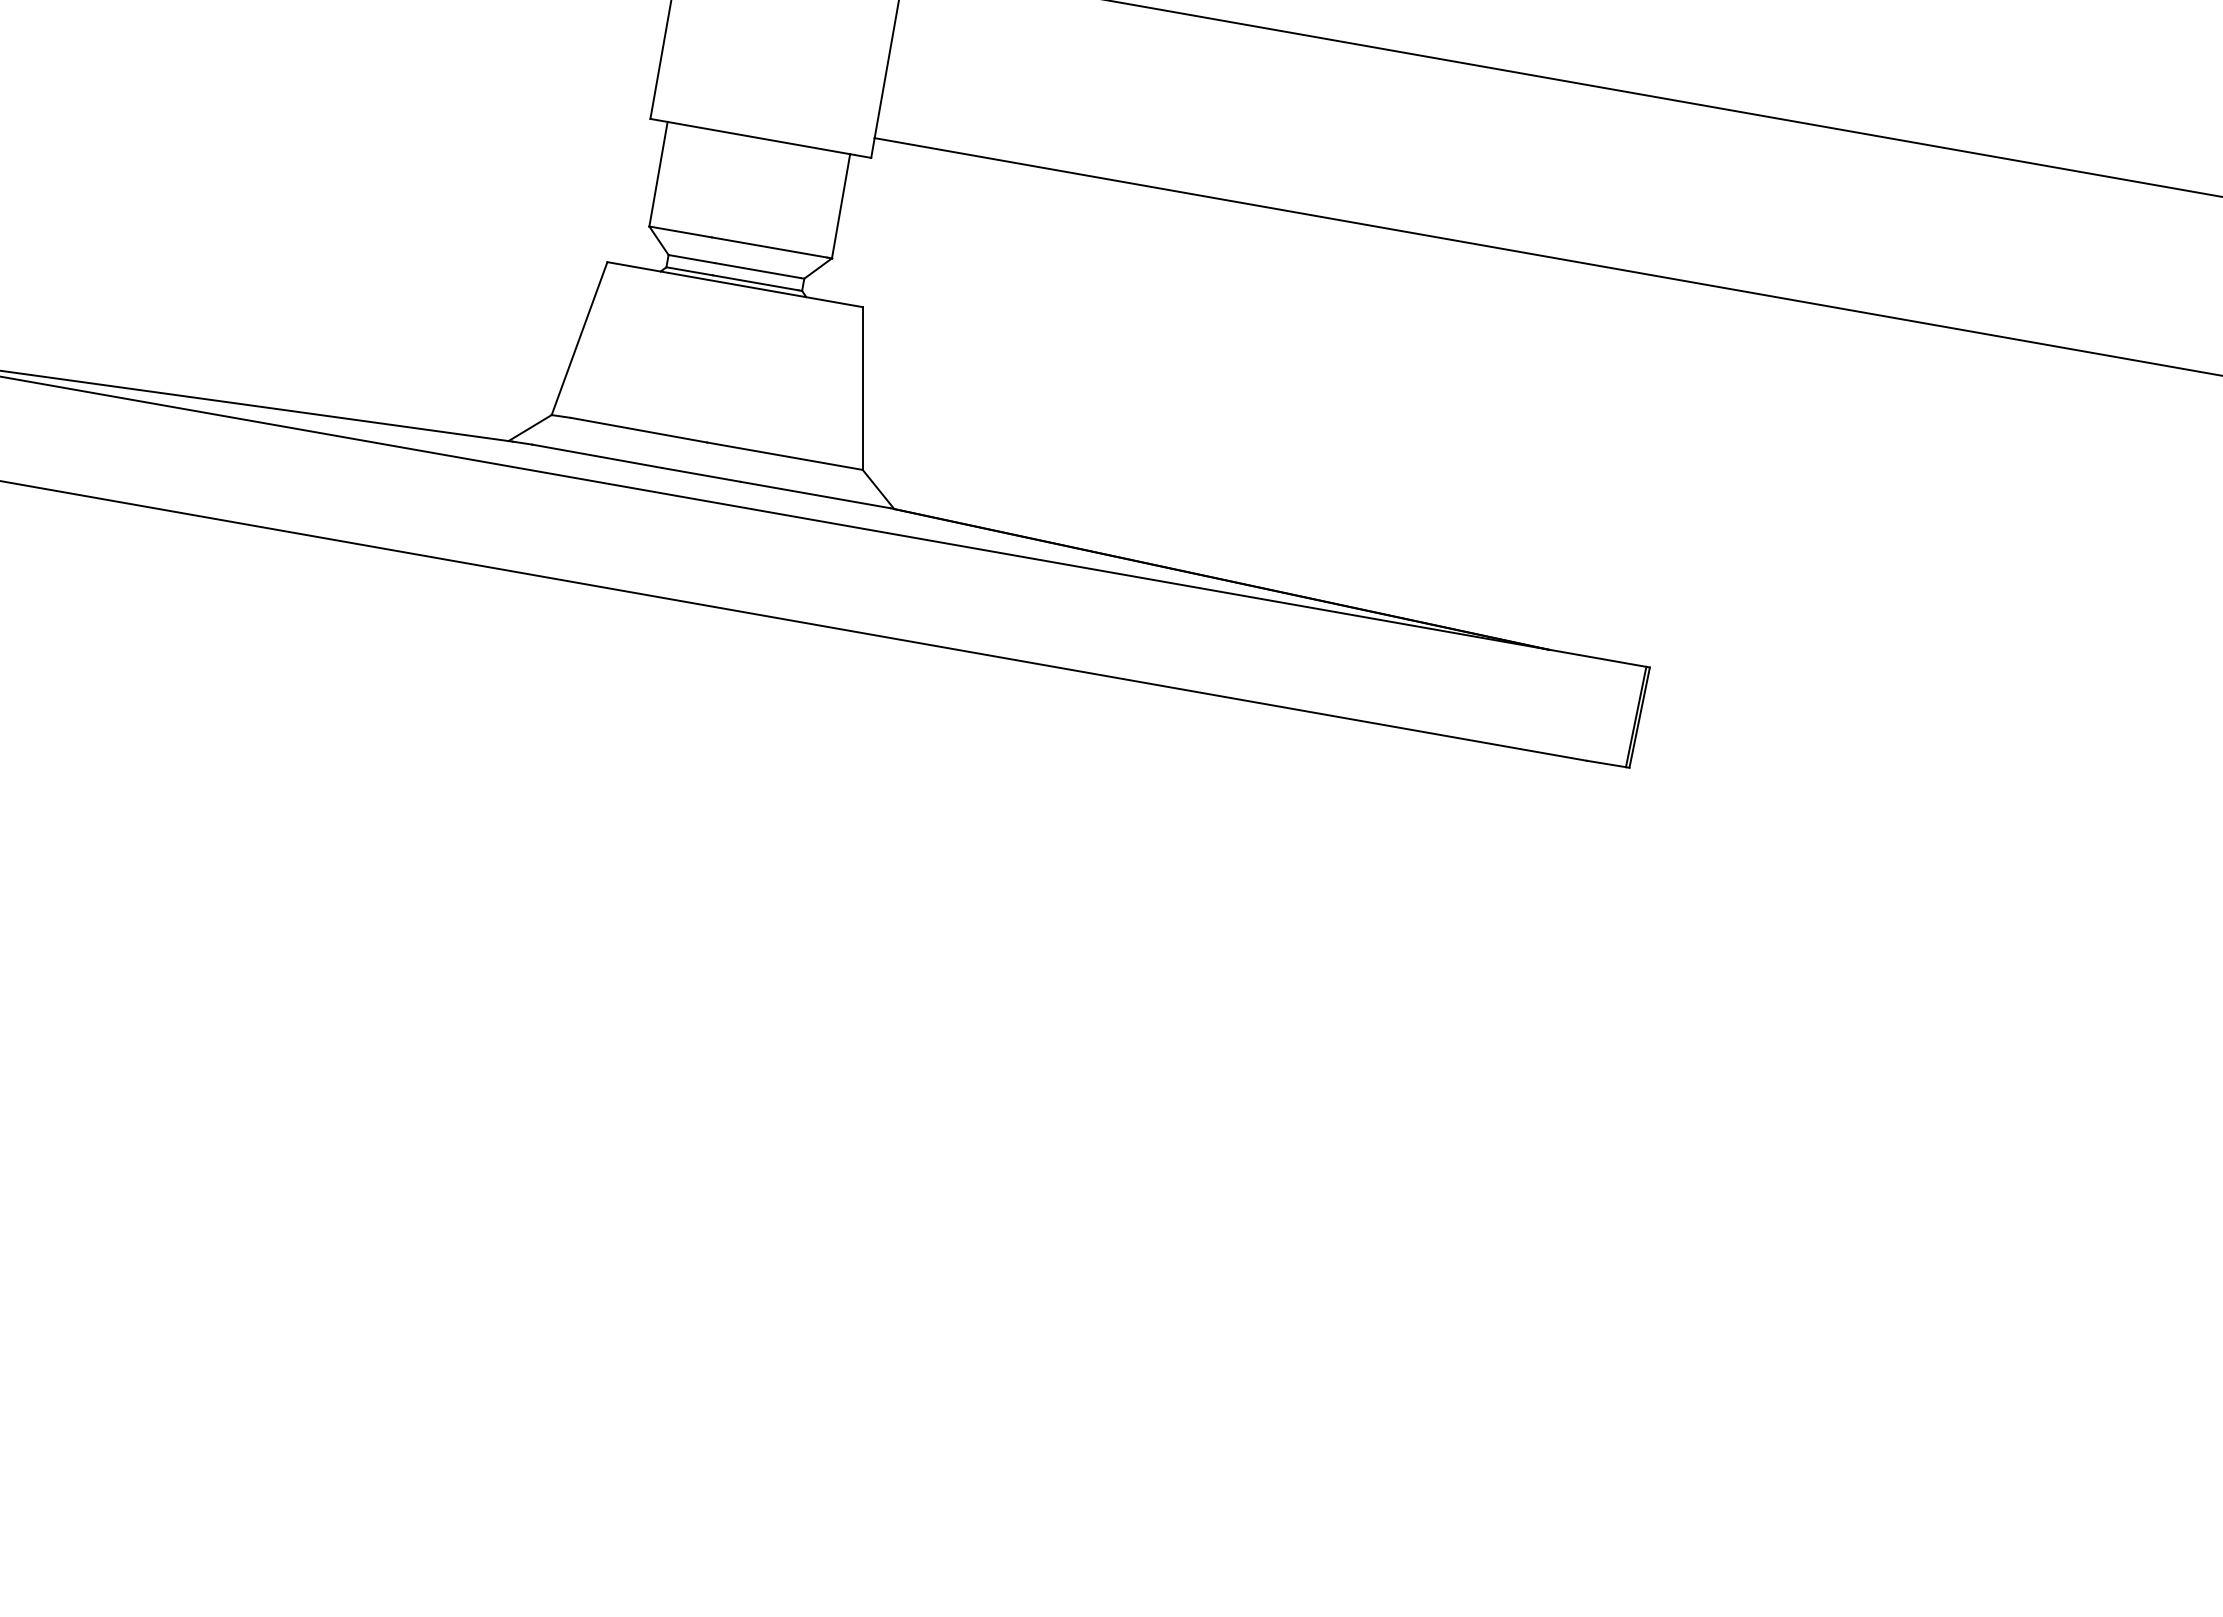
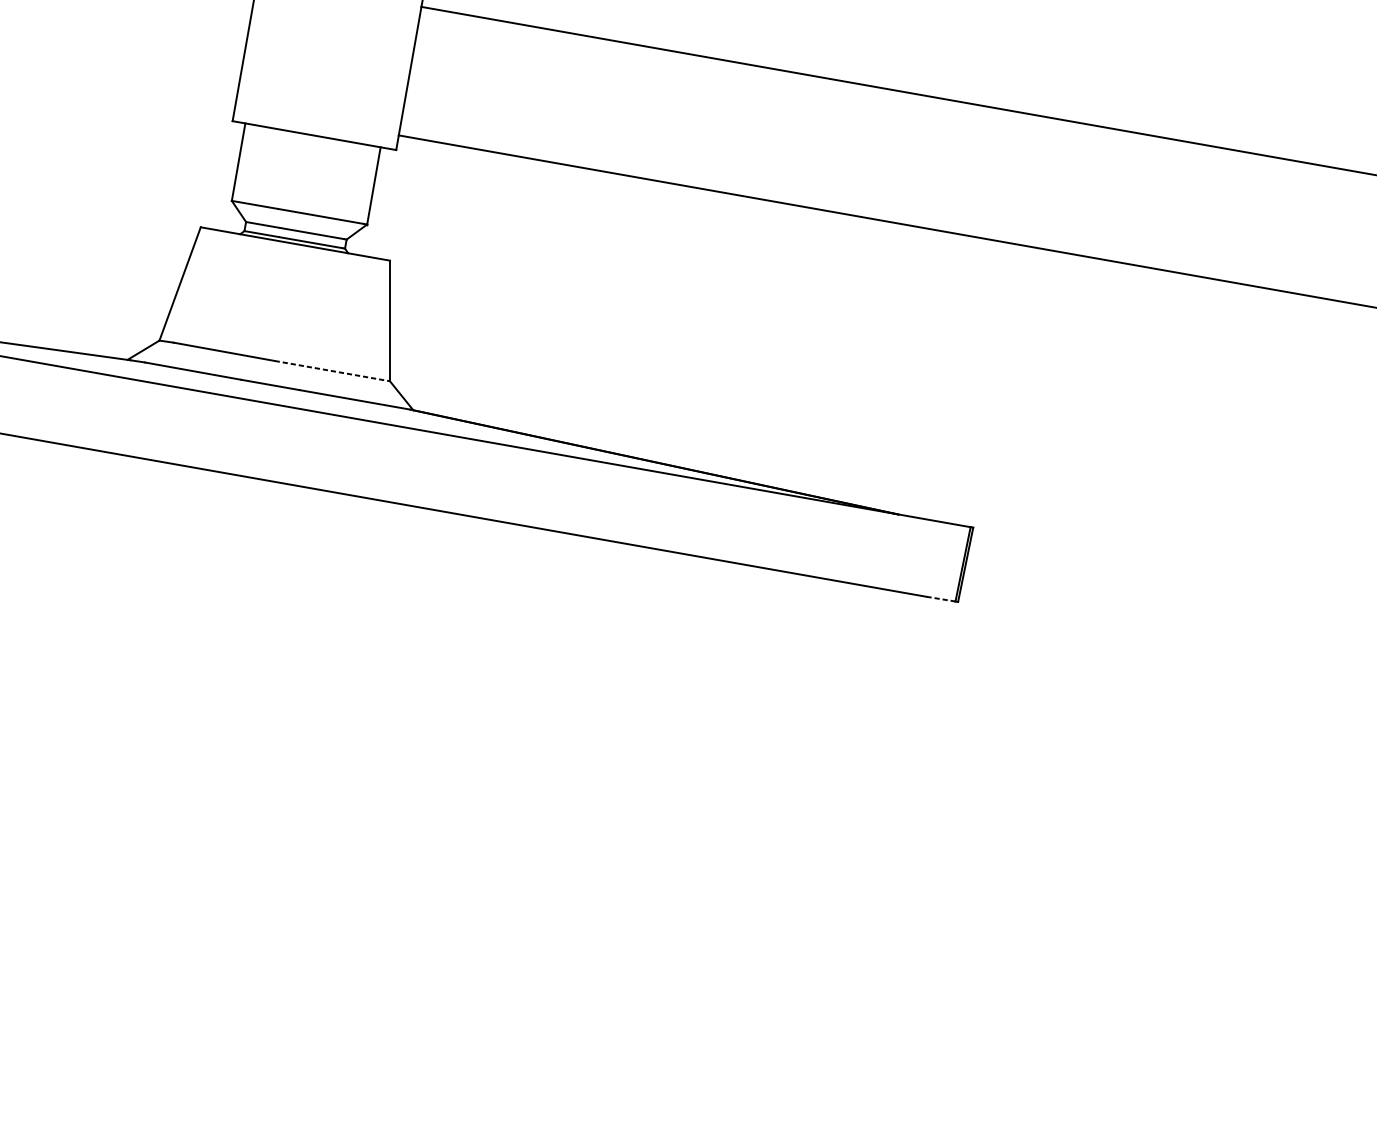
line: (784, 456) -> (331, 371), solid -> dashed
line: (1606, 763) -> (941, 598), solid -> dashed

